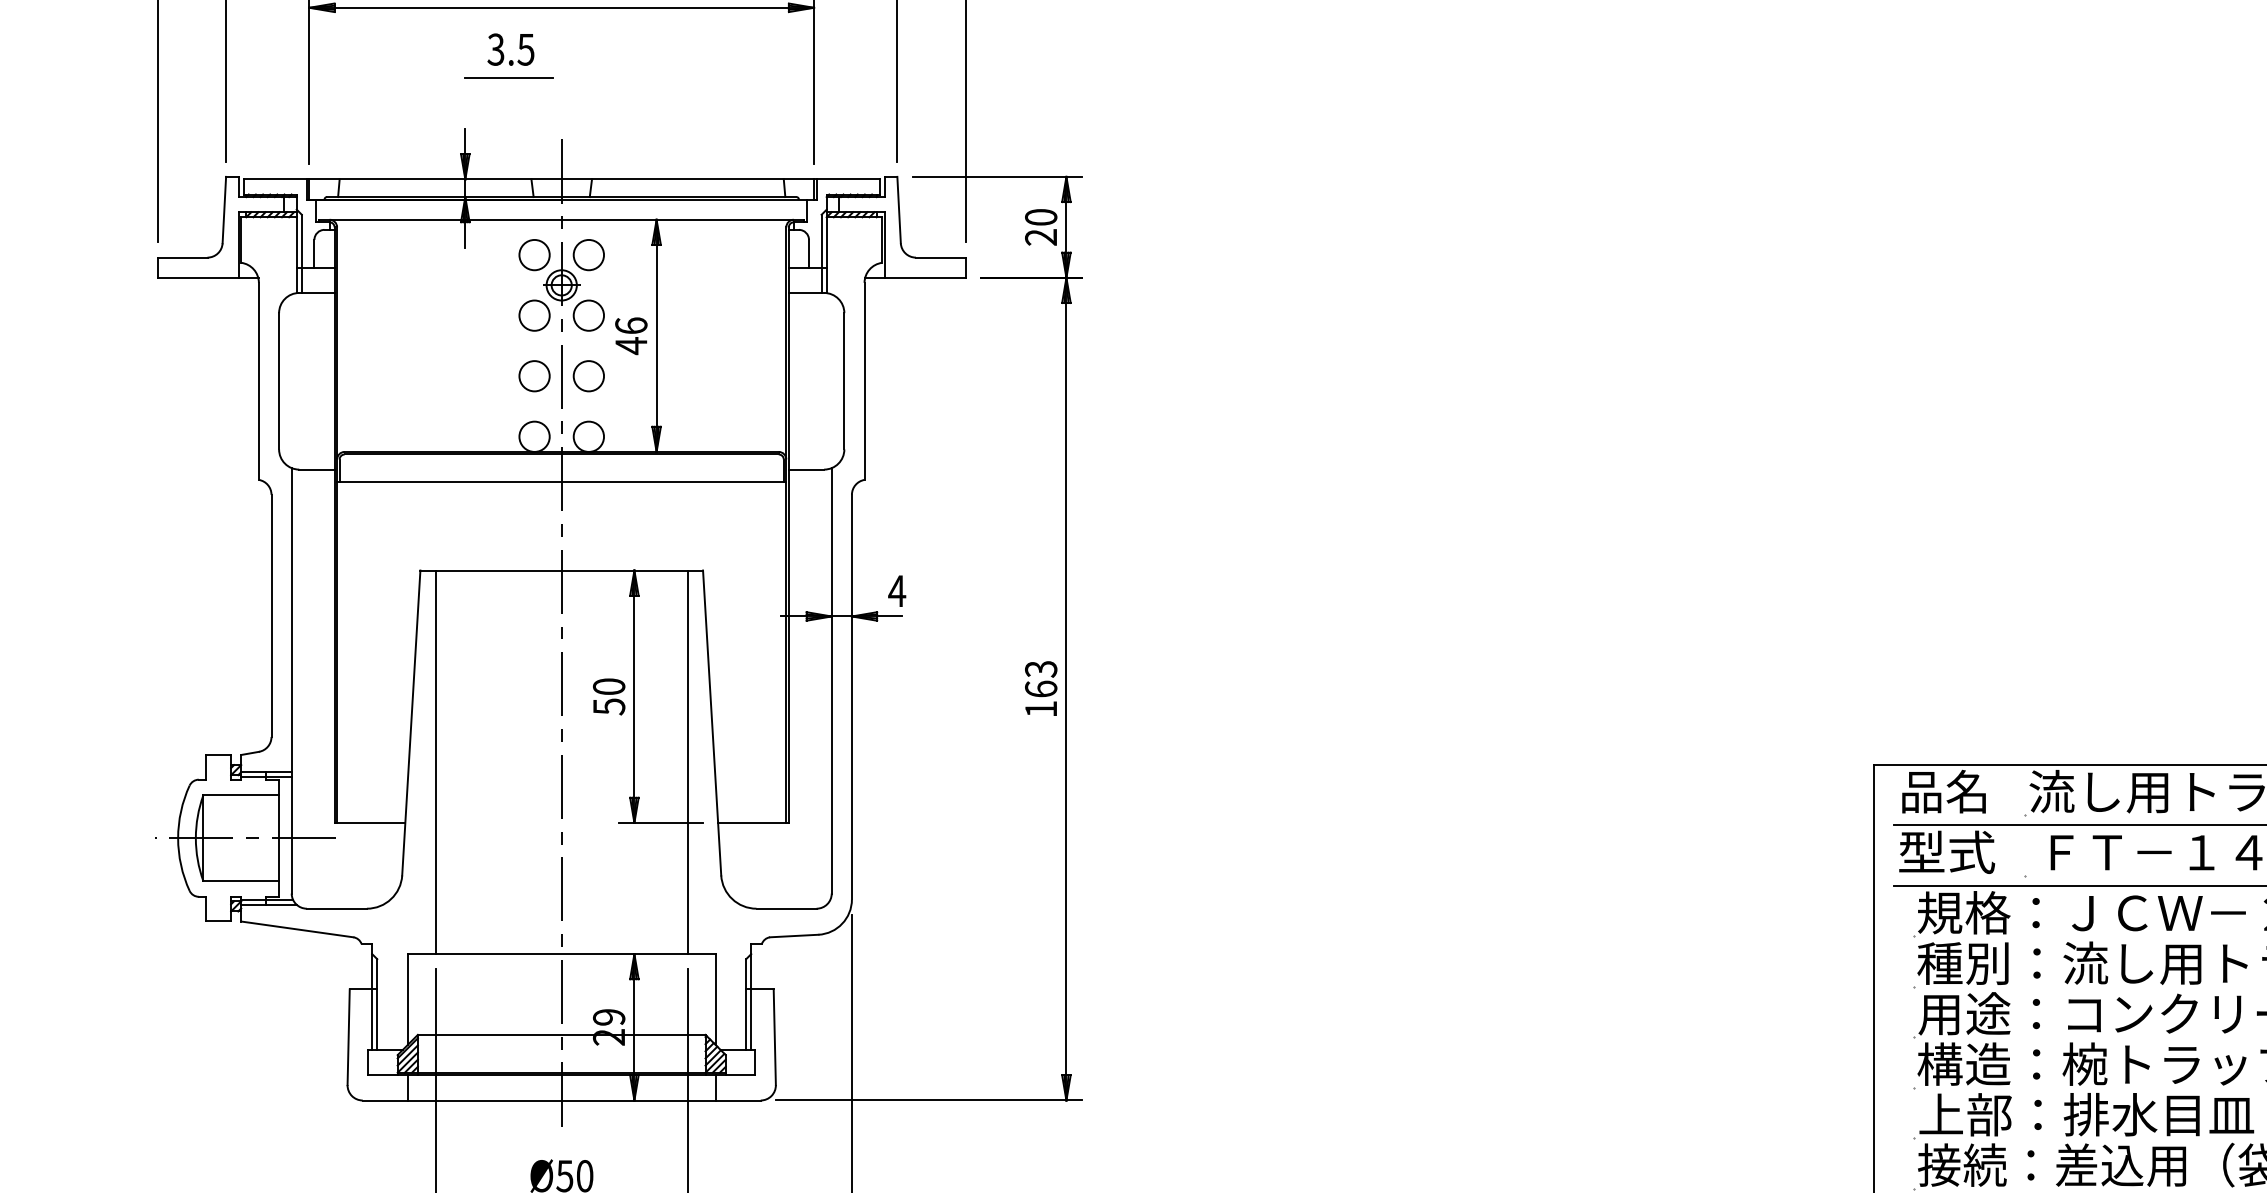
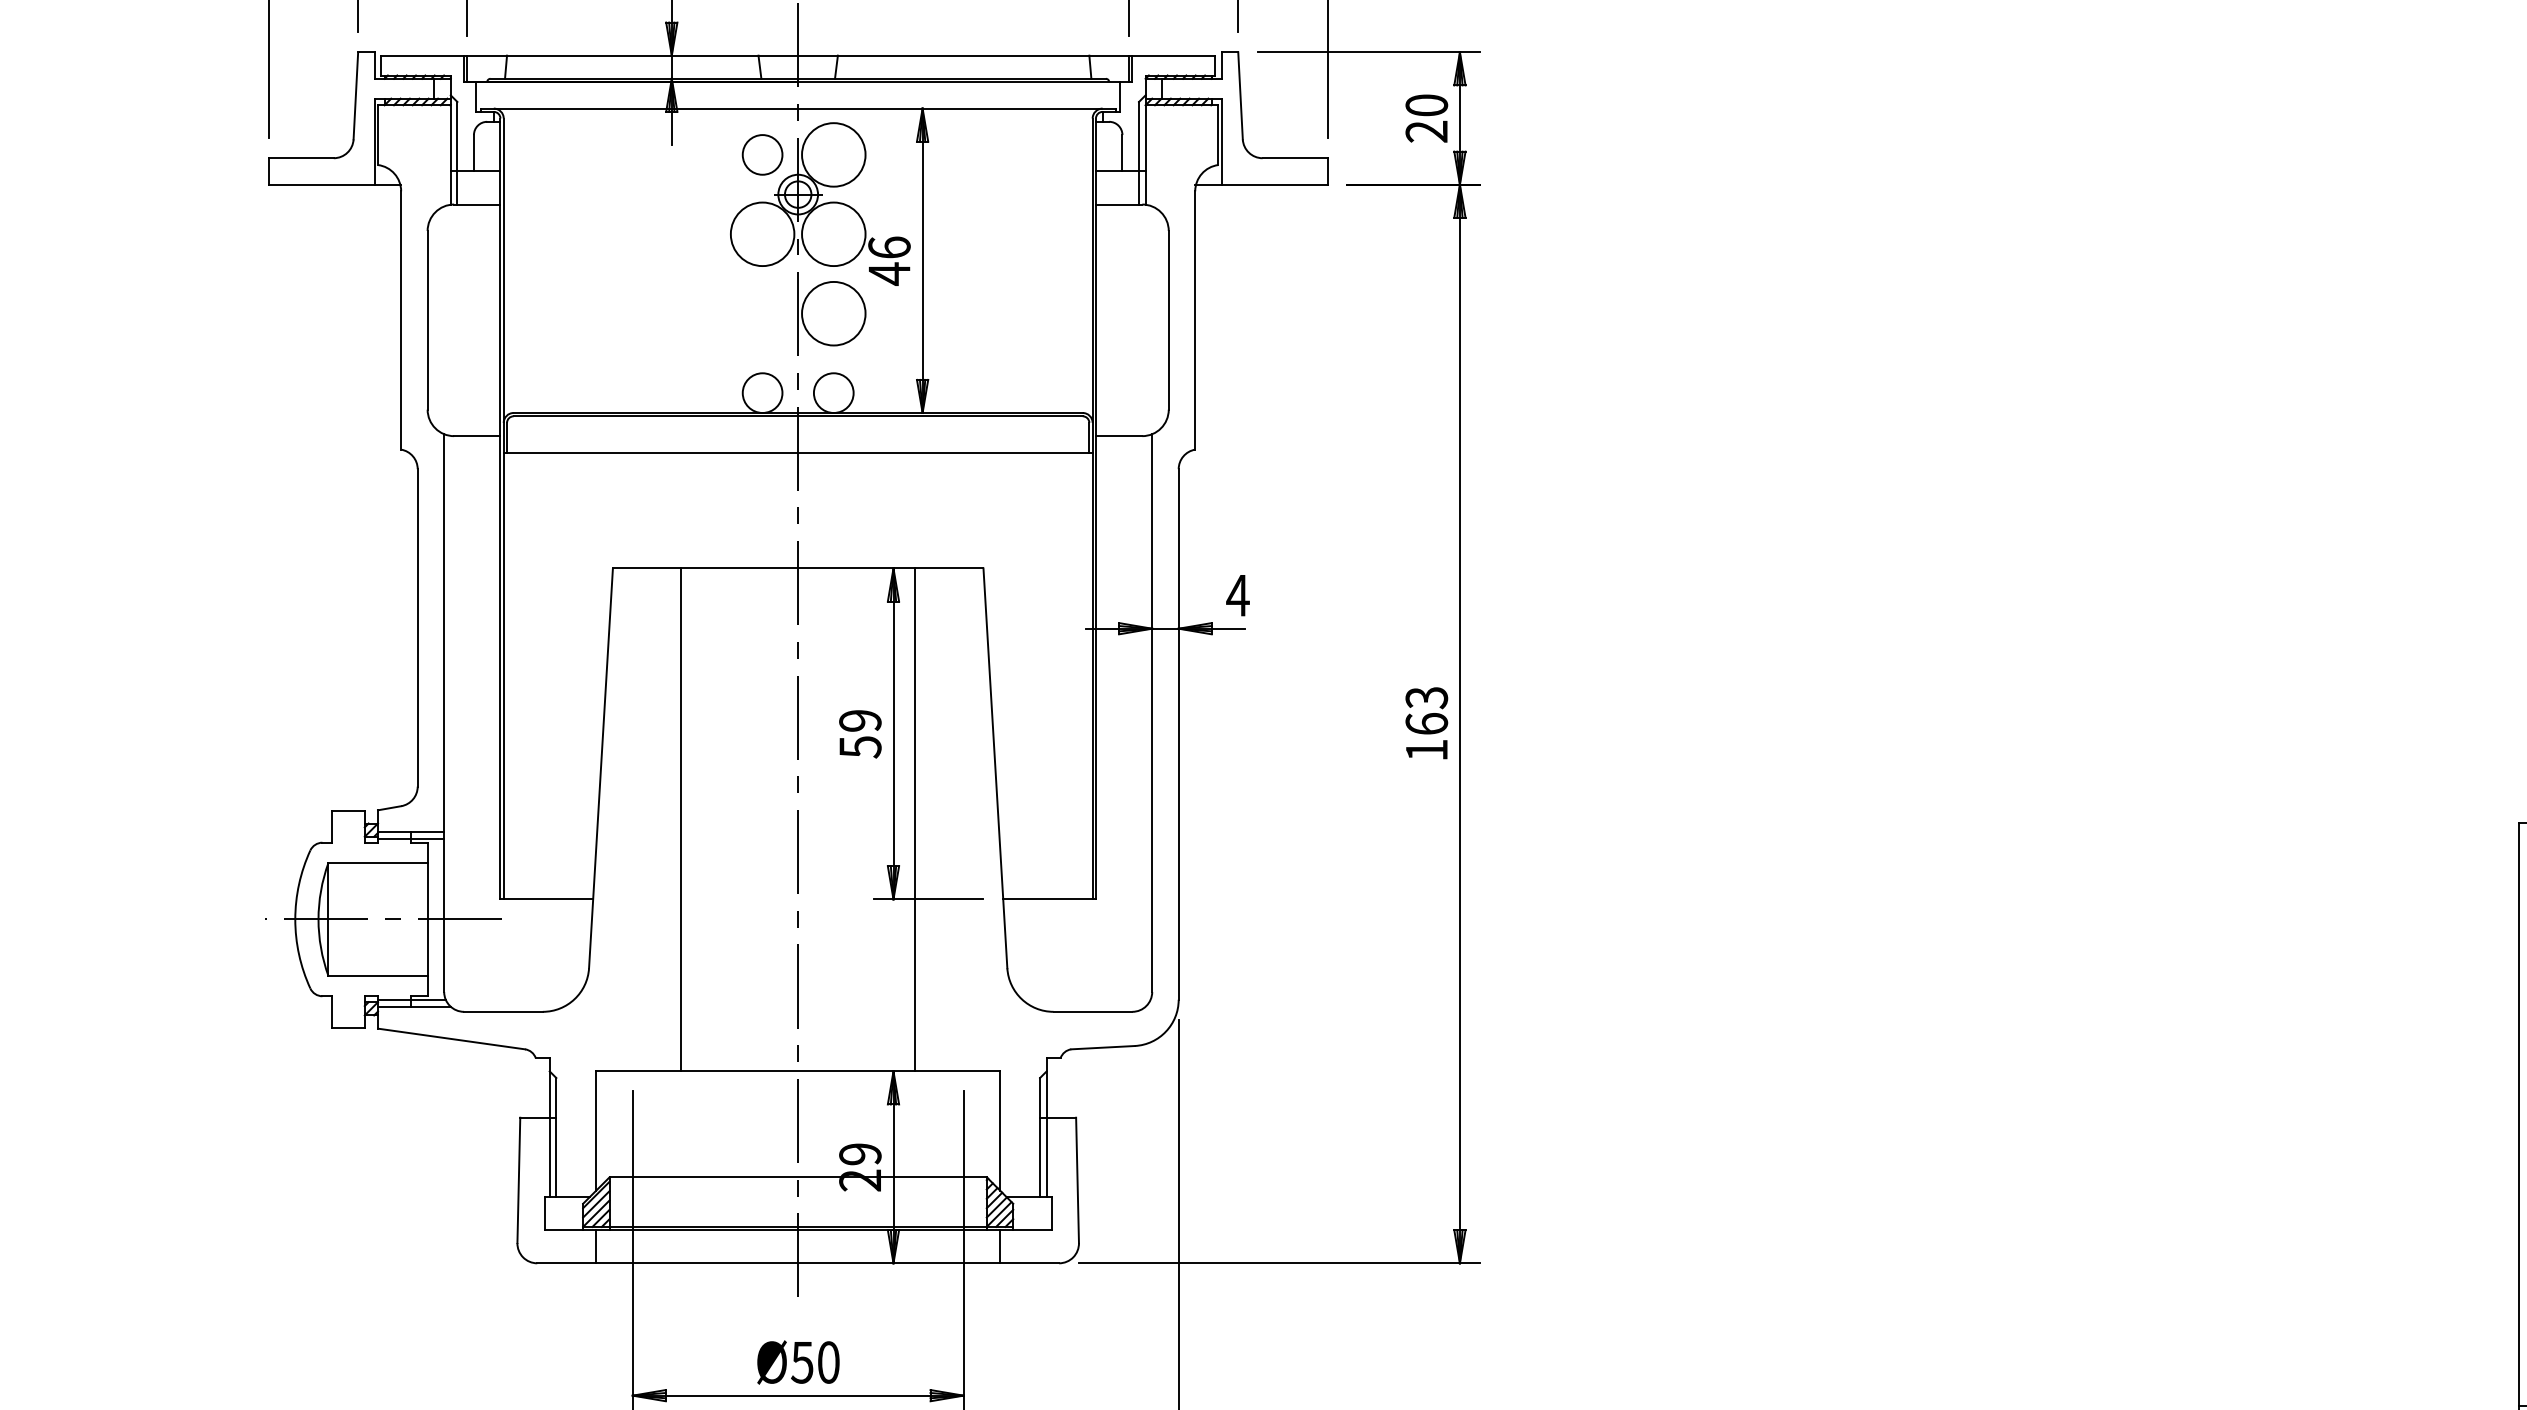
circle: (588, 254) -> (833, 154), size x1.6
circle: (534, 315) -> (762, 234), size x1.6
circle: (588, 315) -> (833, 234), size x1.6
circle: (534, 376) -> (762, 314), removed
circle: (588, 376) -> (833, 314), size x1.6
text: (609, 686) -> (860, 720), 50 -> 59
line: (435, 762) -> (681, 820), moved
line: (687, 762) -> (914, 820), moved

